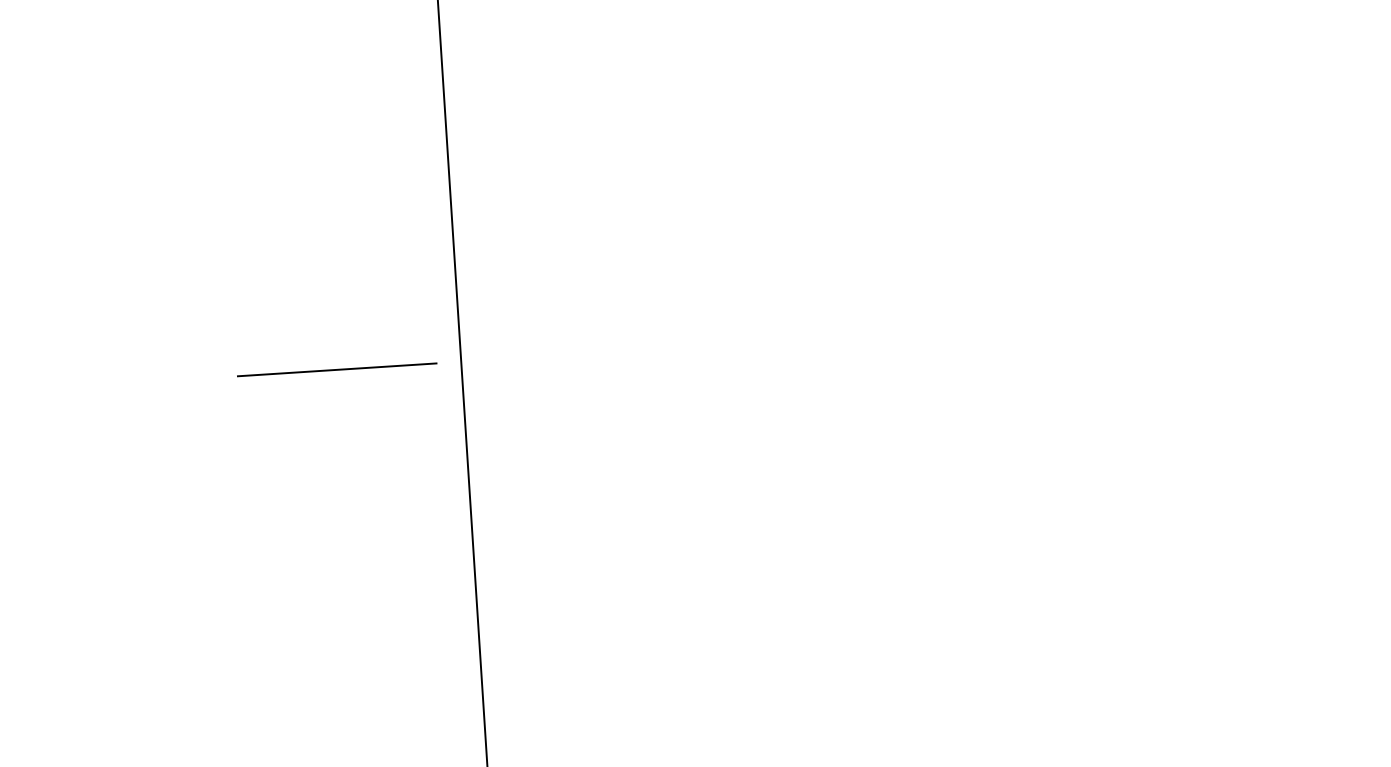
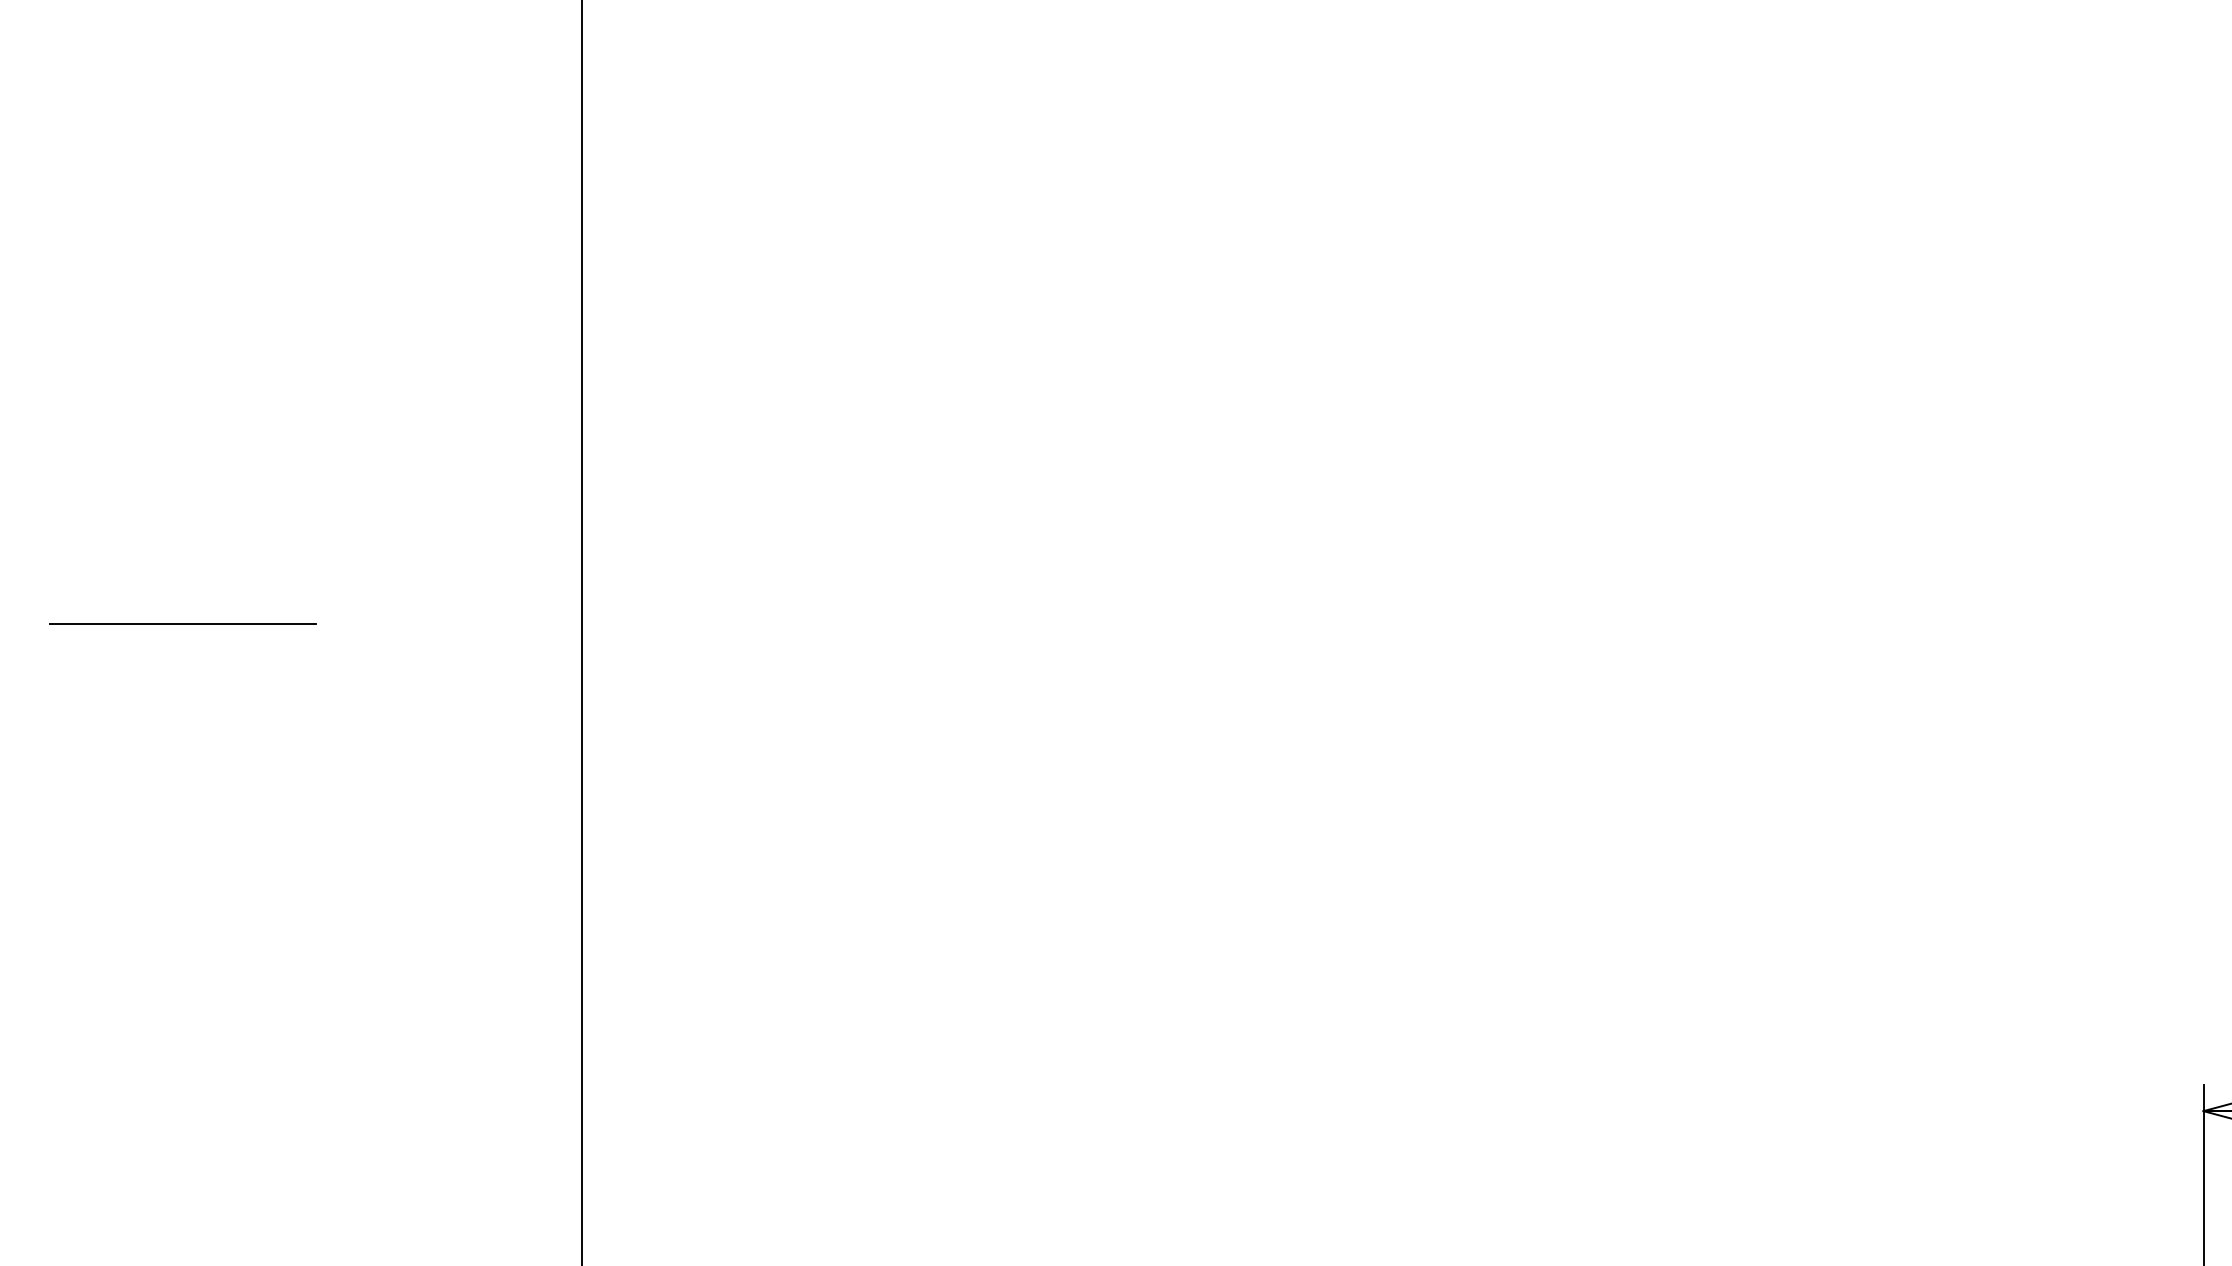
line: (336, 369) -> (182, 623), moved

